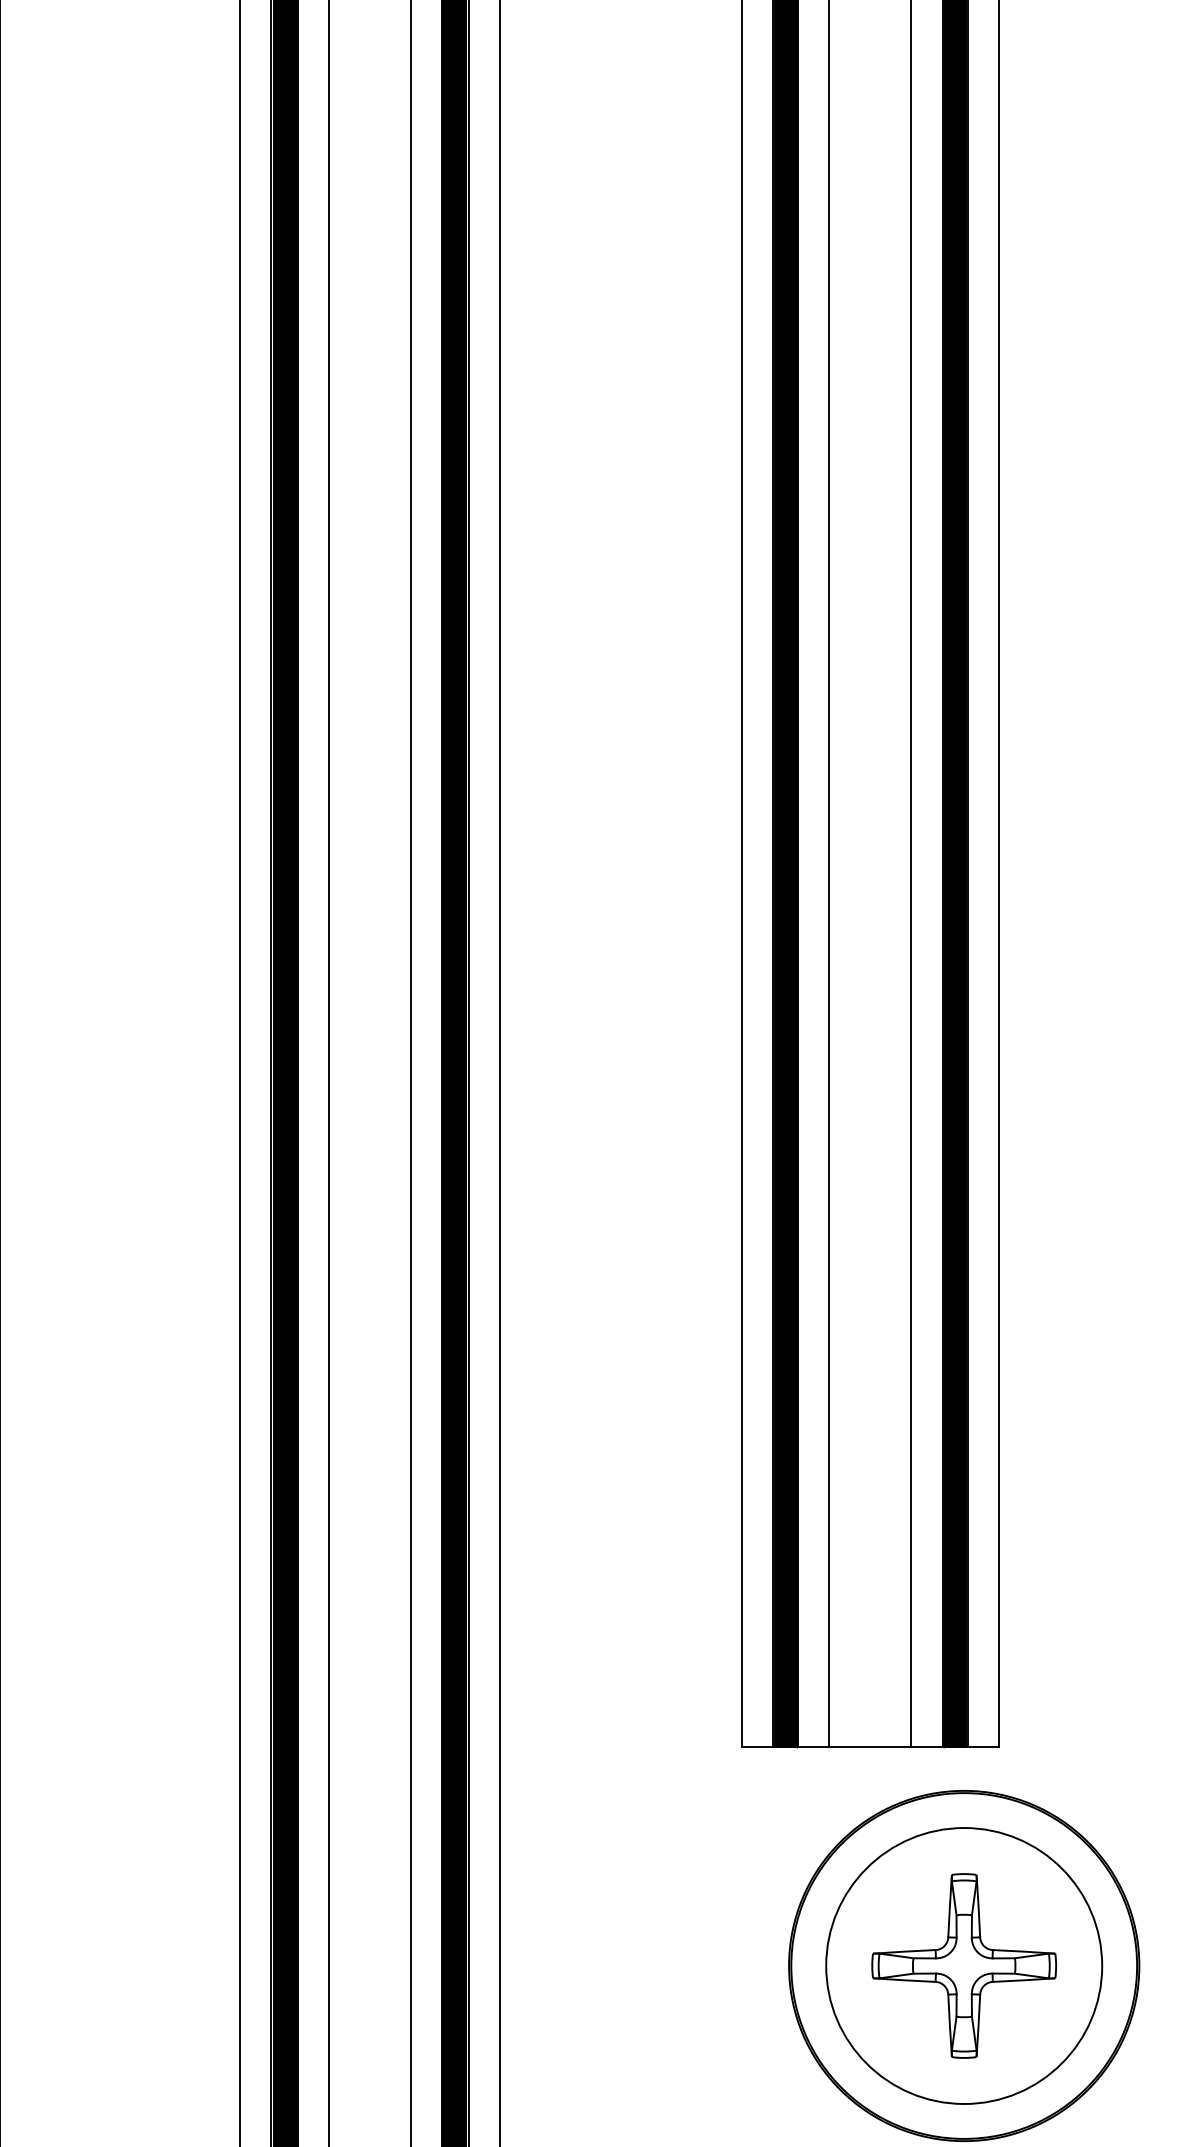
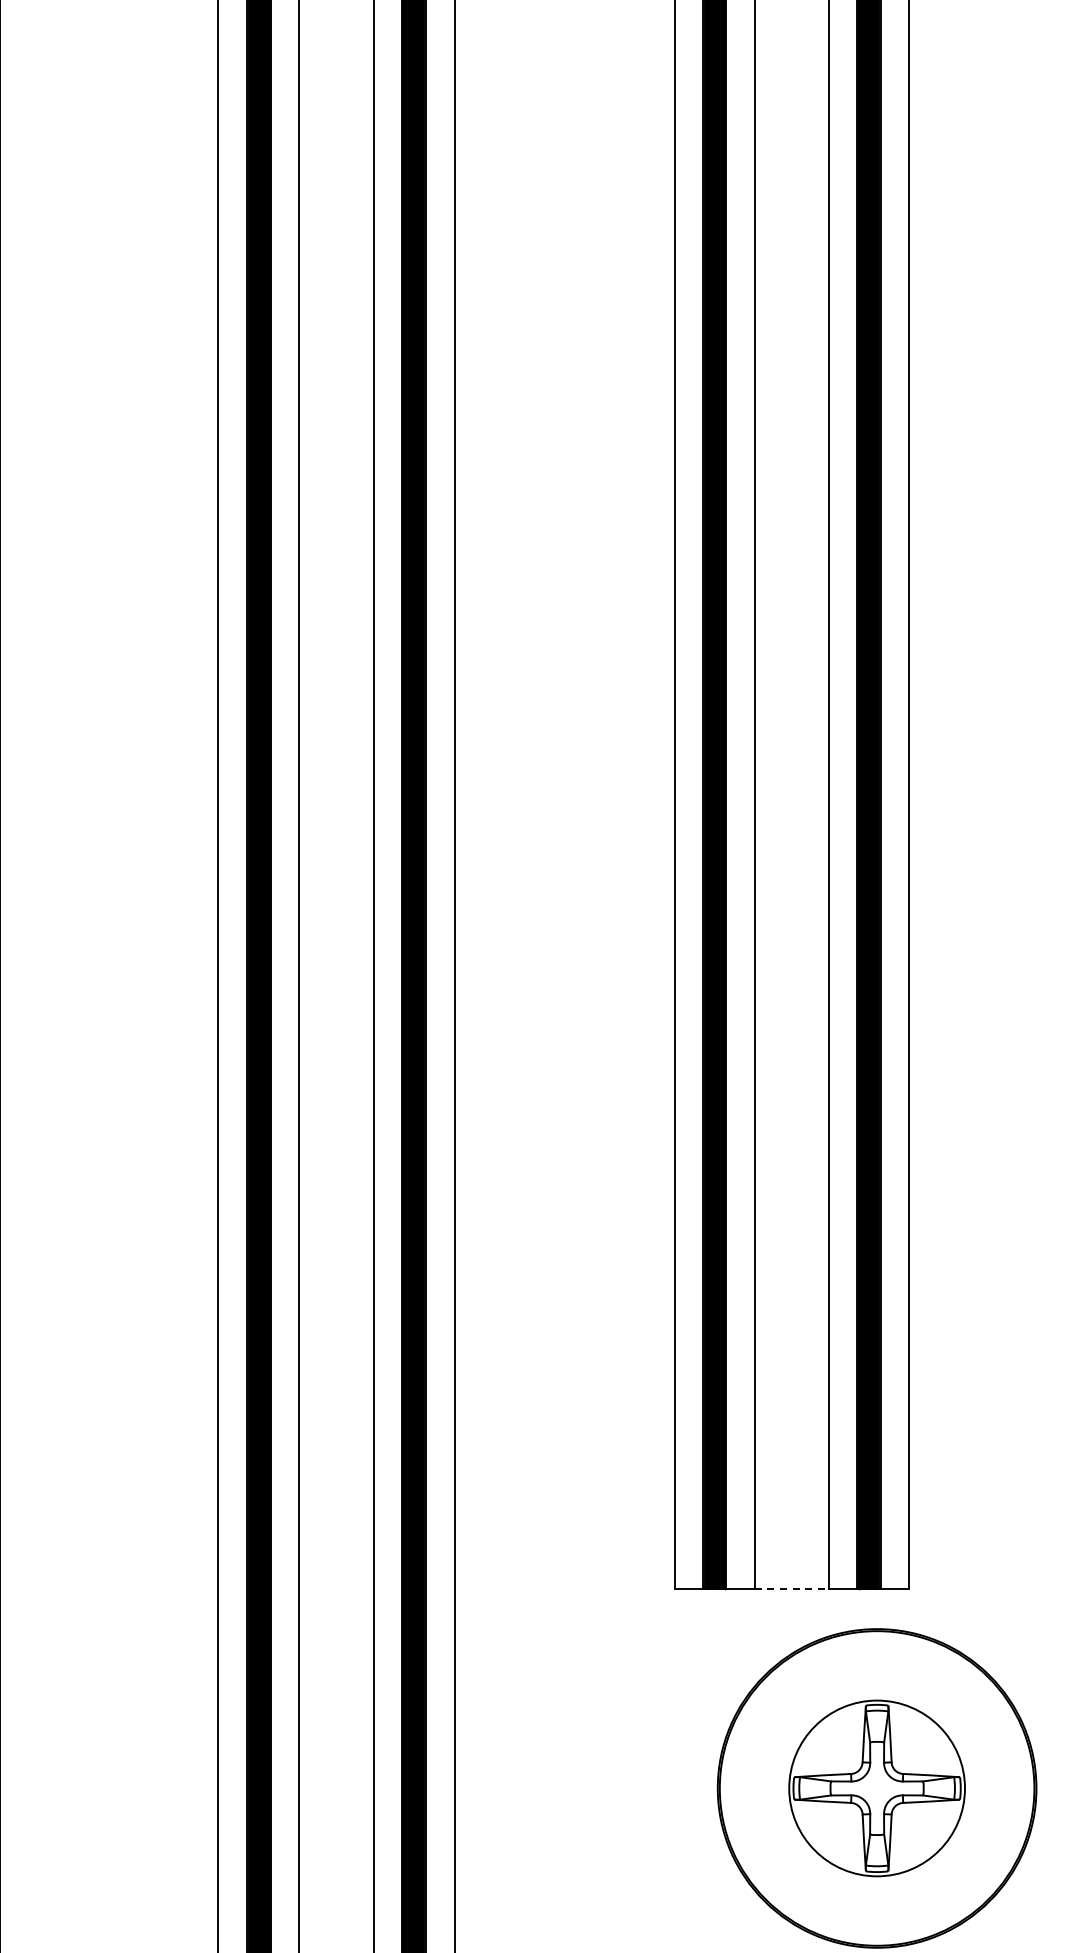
line: (871, 1747) -> (792, 1589), solid -> dashed
circle: (963, 1966) -> (876, 1788), size x0.7

